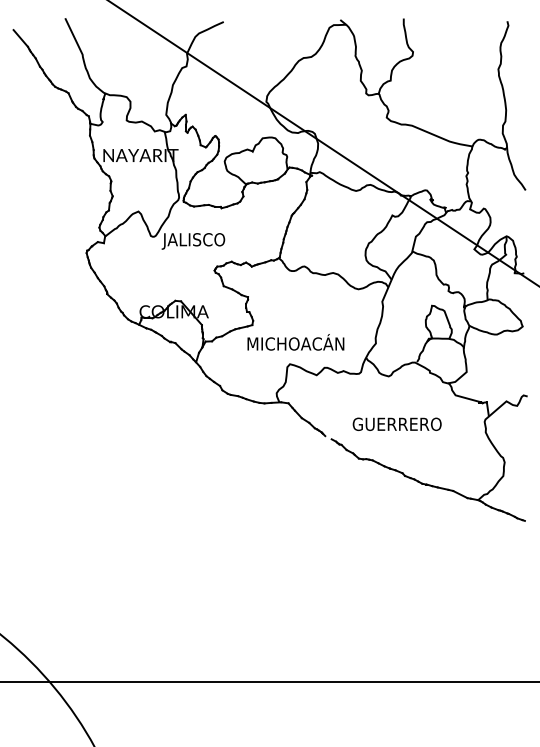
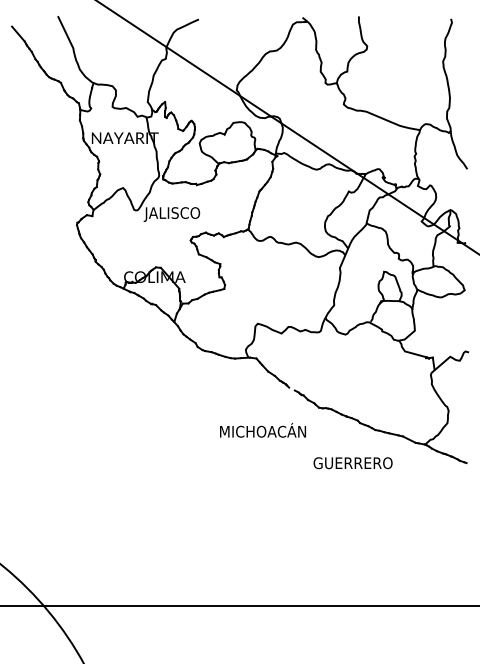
text: (295, 341) -> (262, 429), moved
text: (396, 424) -> (352, 463), moved

